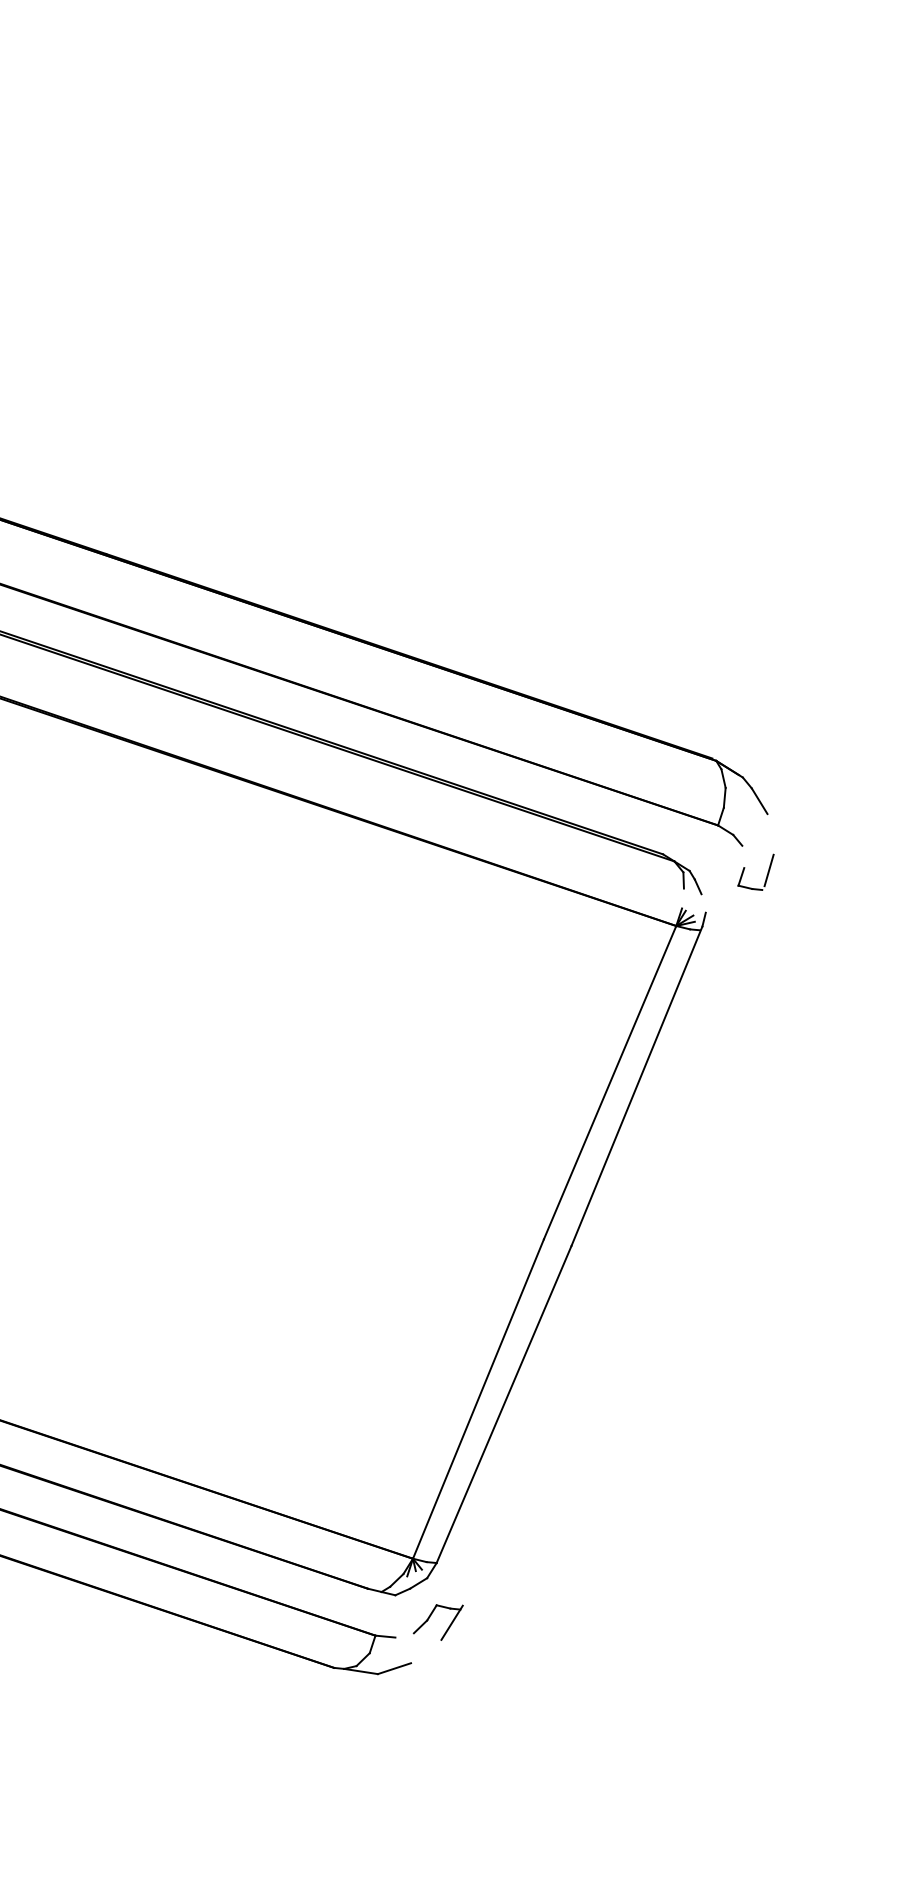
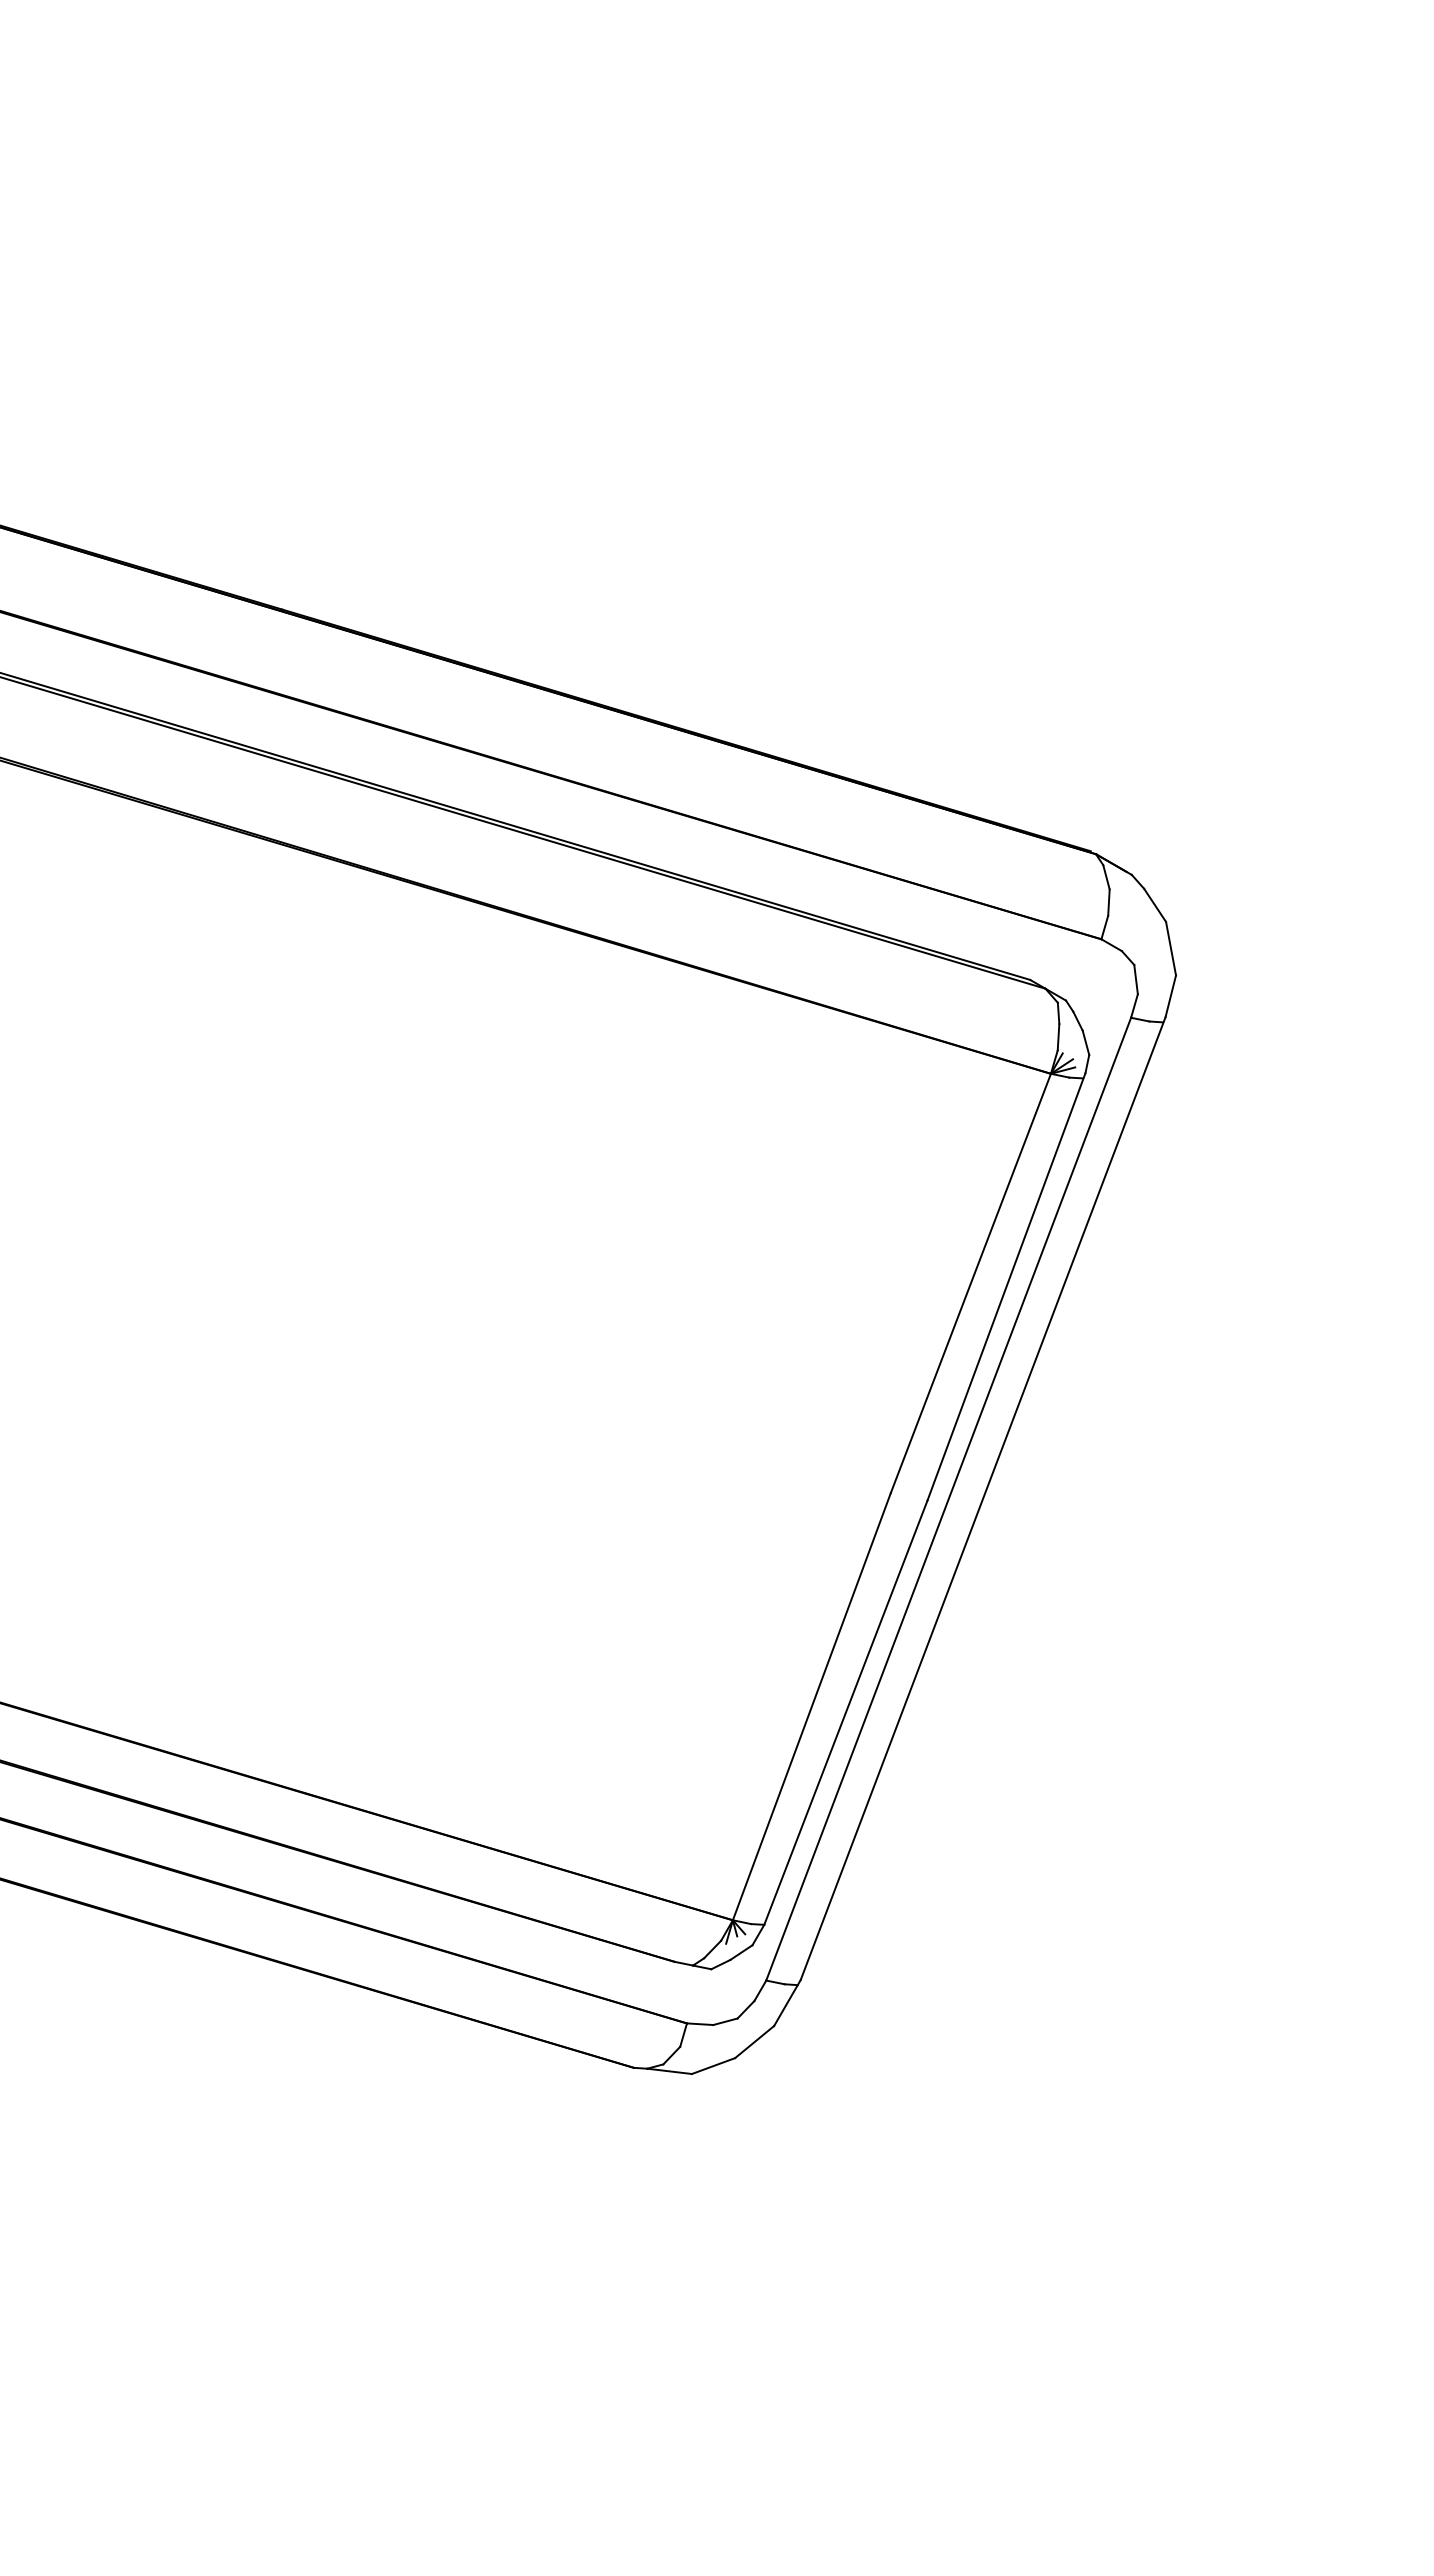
line: (770, 834) -> (1171, 948), added
line: (742, 856) -> (1135, 979), added
line: (682, 898) -> (1058, 1037), added
line: (703, 903) -> (1085, 1042), added
line: (587, 1244) -> (948, 1498), added
line: (613, 1245) -> (982, 1498), added
line: (404, 1635) -> (725, 2021), added
line: (426, 1651) -> (754, 2042), added

